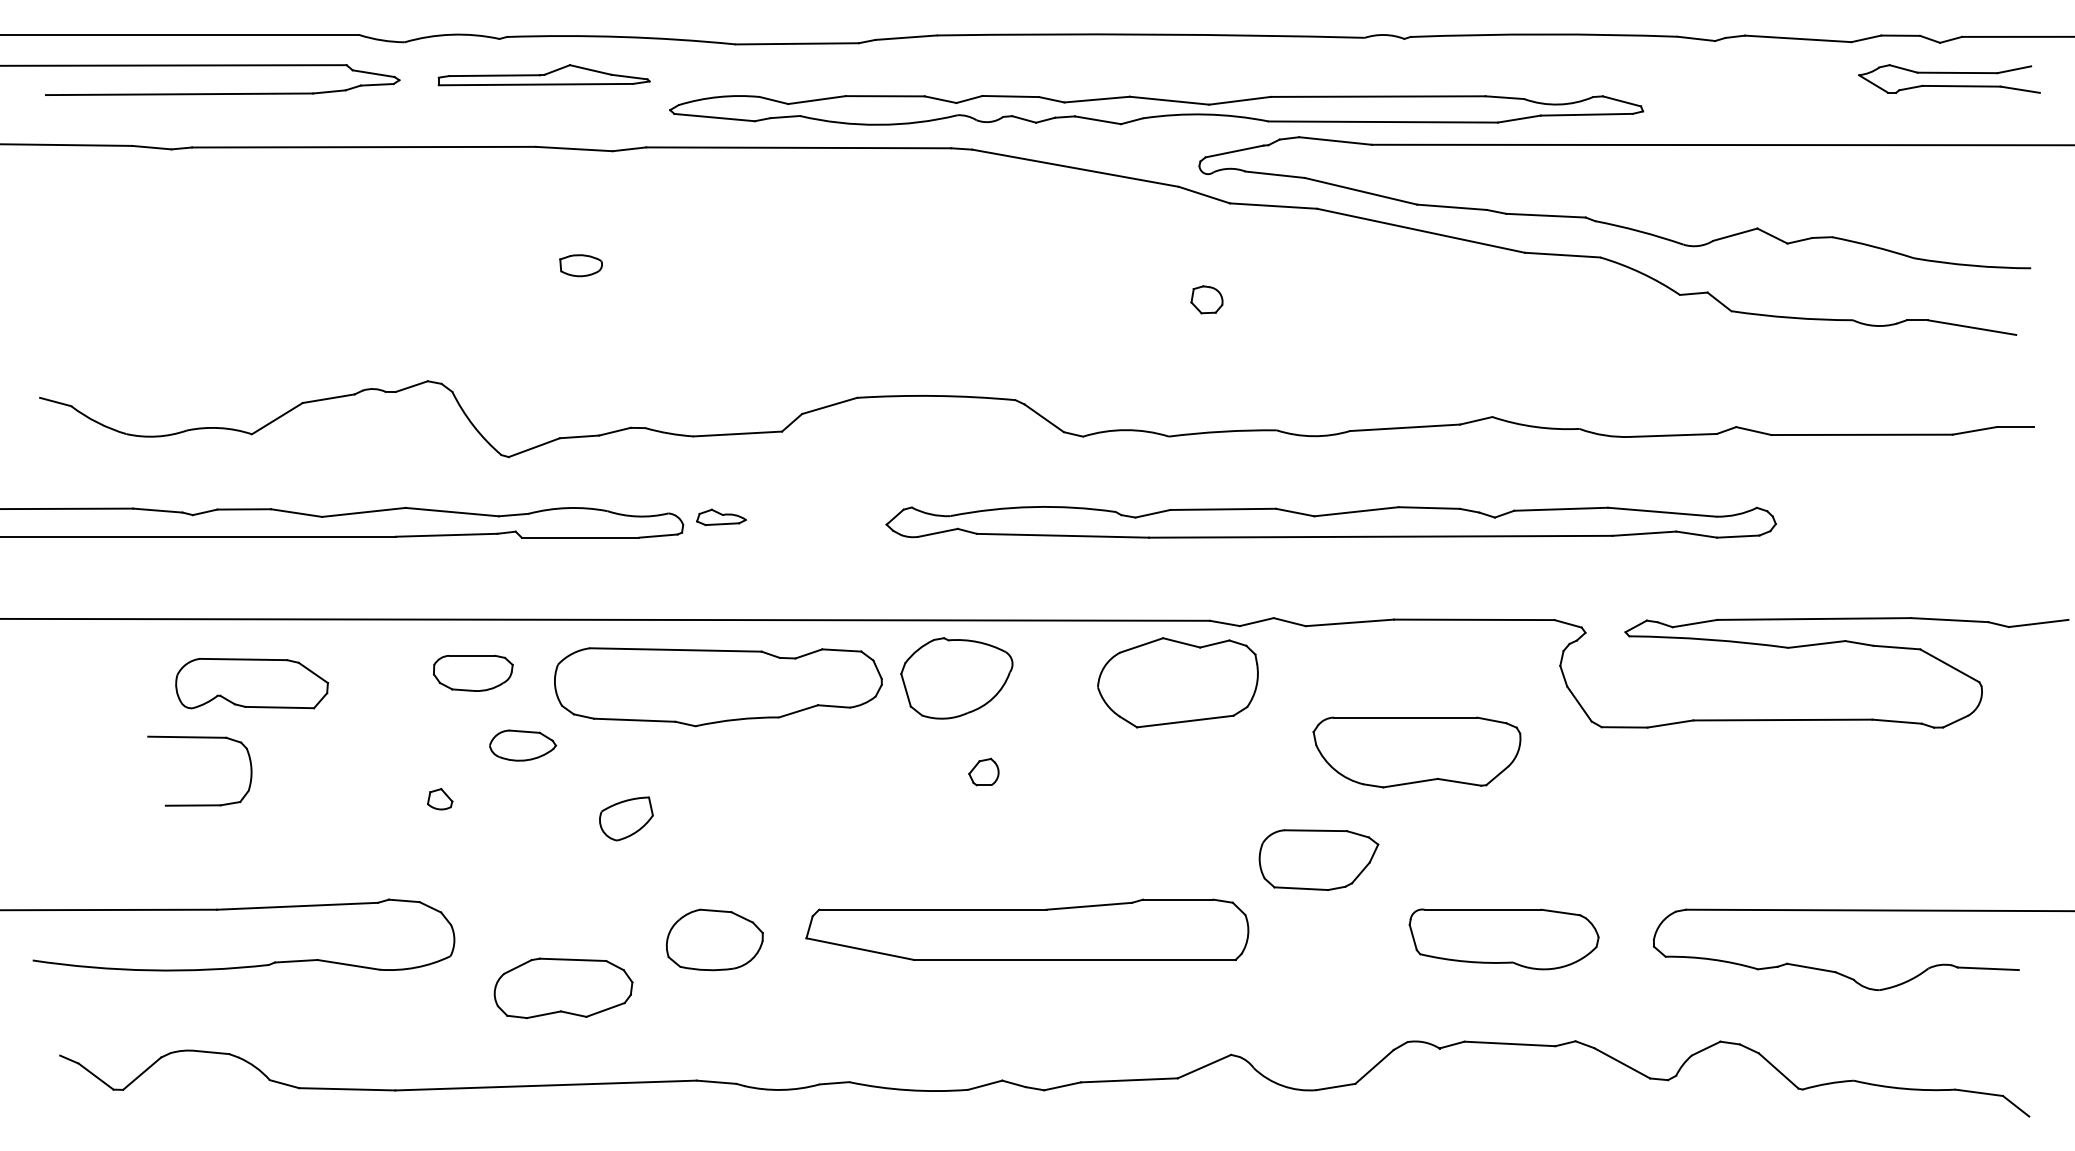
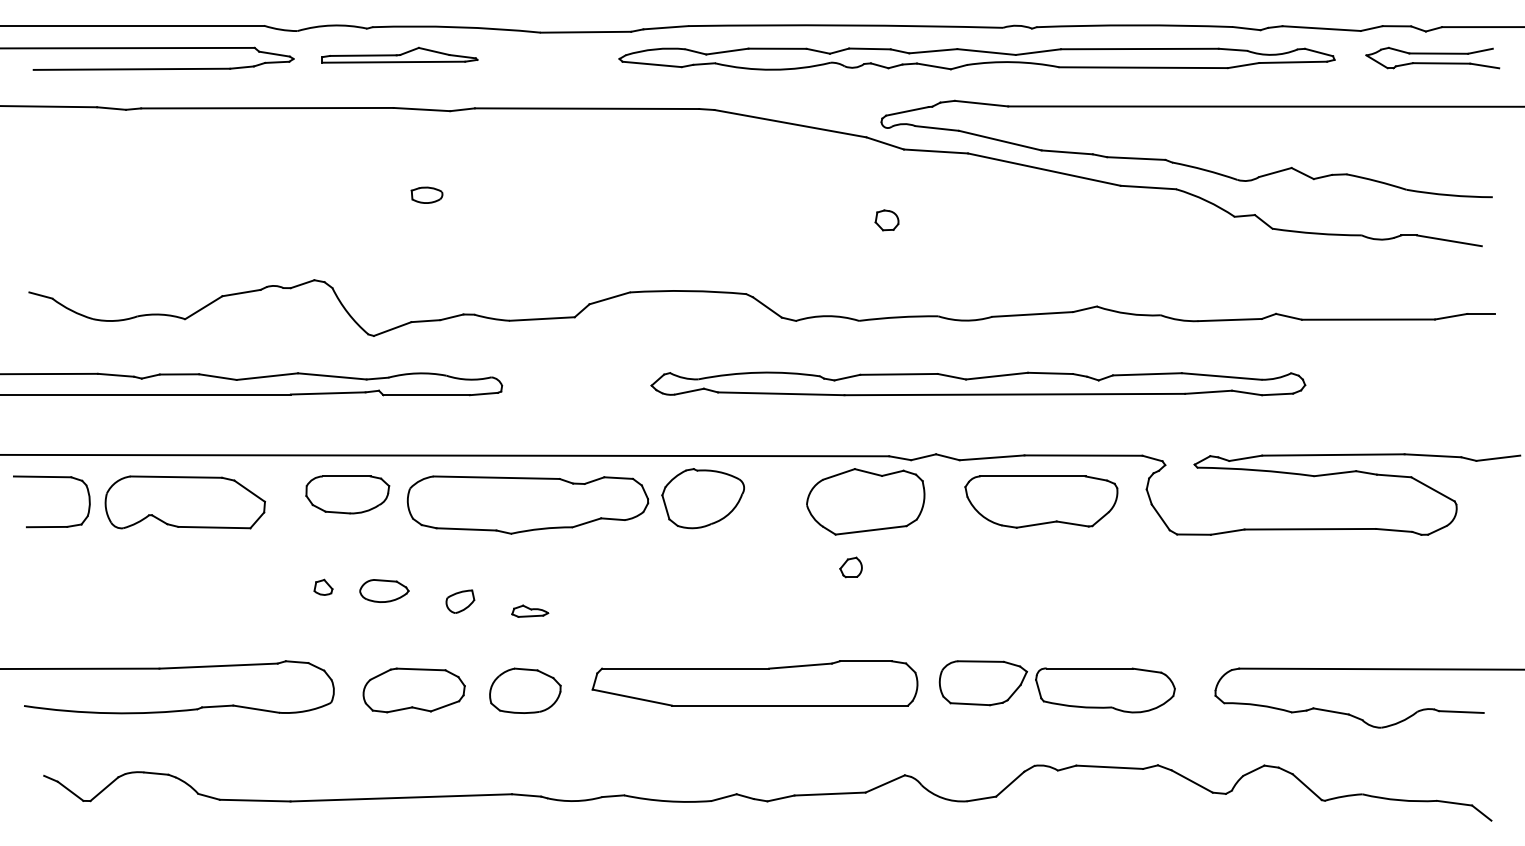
part: (1155, 109) -> (976, 58), moved
part: (721, 516) -> (530, 610), moved
part: (472, 672) -> (347, 494), size x1.43
part: (251, 683) -> (184, 502), size x1.43
part: (199, 738) -> (51, 477), moved
part: (523, 744) -> (384, 590), moved
part: (1417, 751) -> (1041, 501), moved
part: (983, 772) -> (850, 567), moved
part: (626, 818) -> (460, 601), size x0.71
part: (1319, 860) -> (983, 683), moved
part: (562, 988) -> (413, 690), moved

